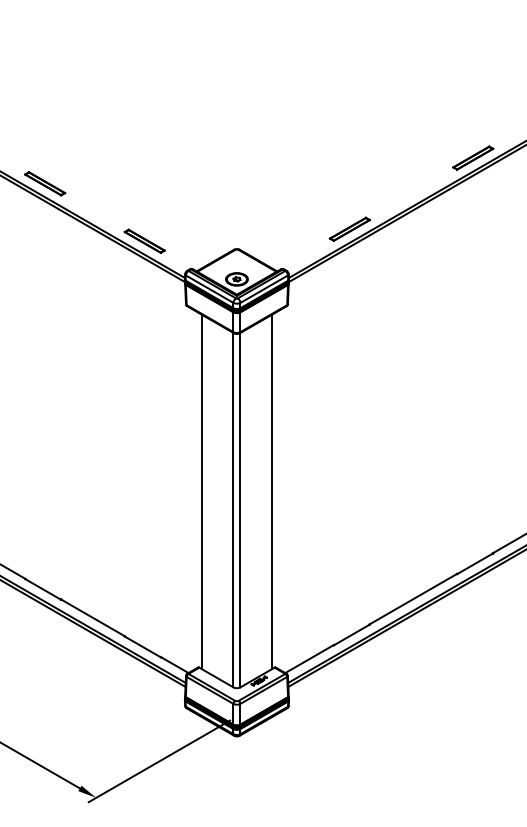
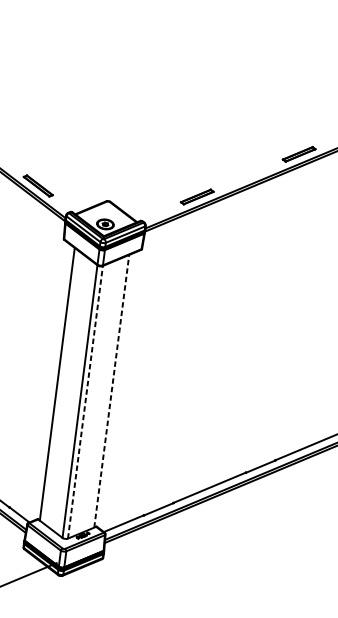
line: (272, 491) -> (111, 391), solid -> dashed
line: (240, 509) -> (85, 401), solid -> dashed

